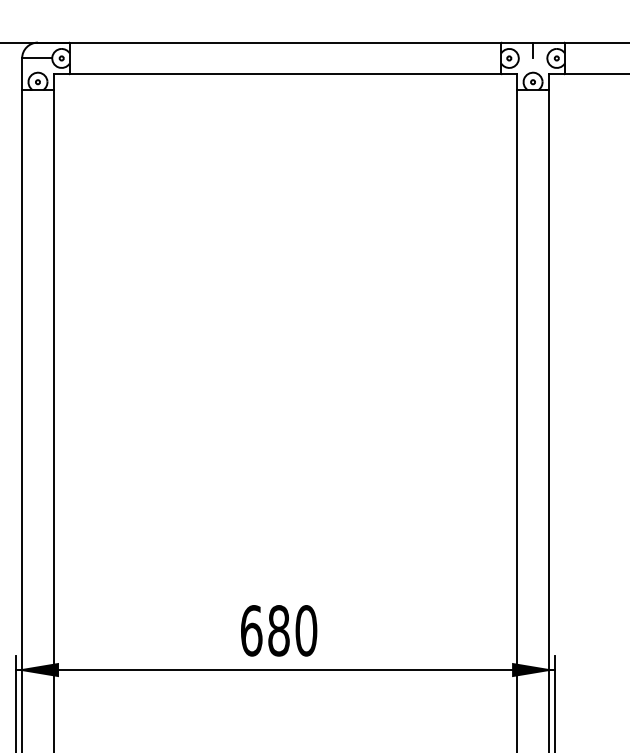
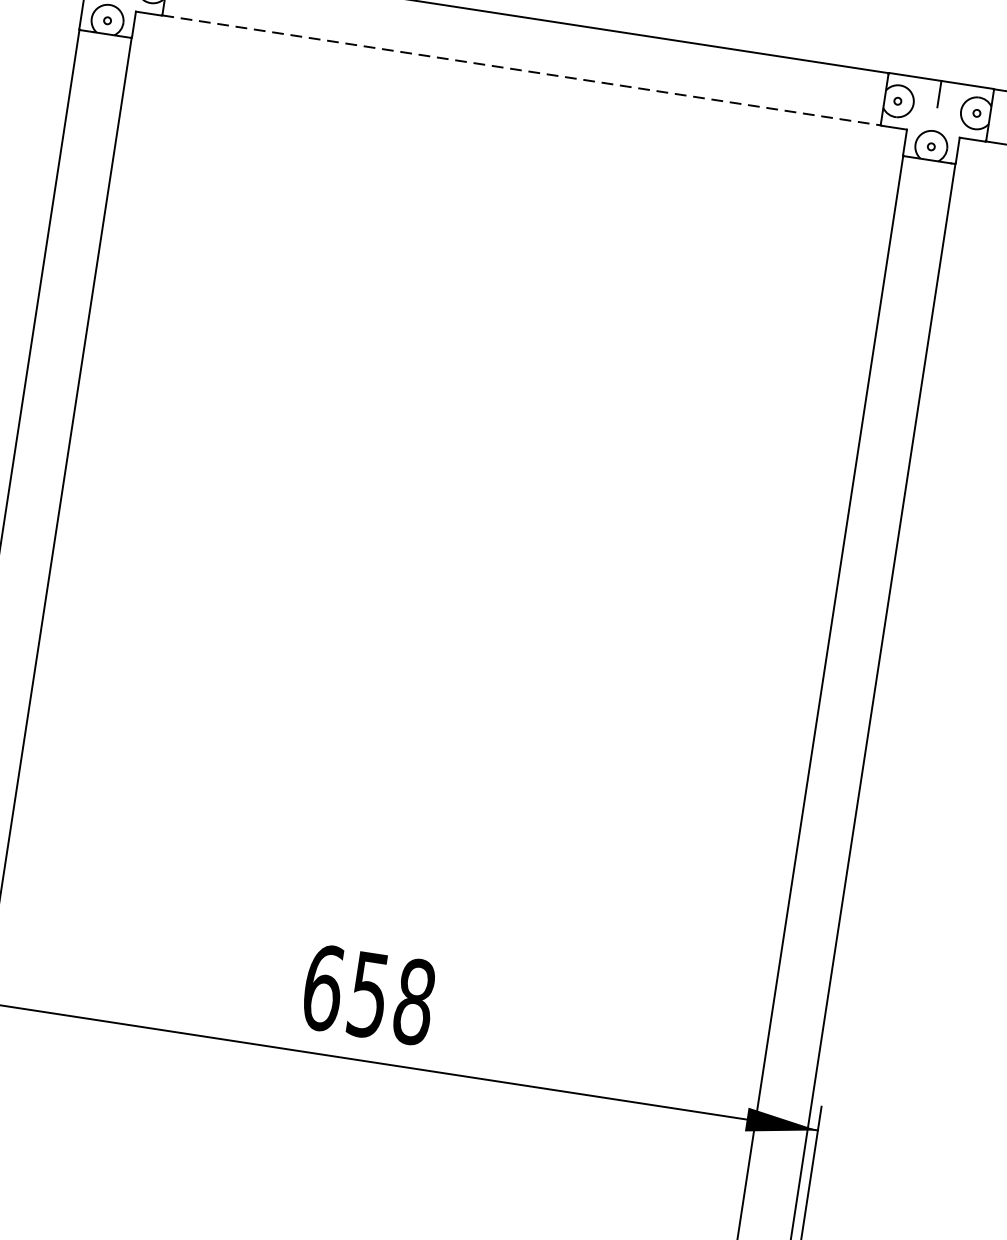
line: (285, 74) -> (521, 70), solid -> dashed
text: (292, 630) -> (391, 997), 680 -> 658

